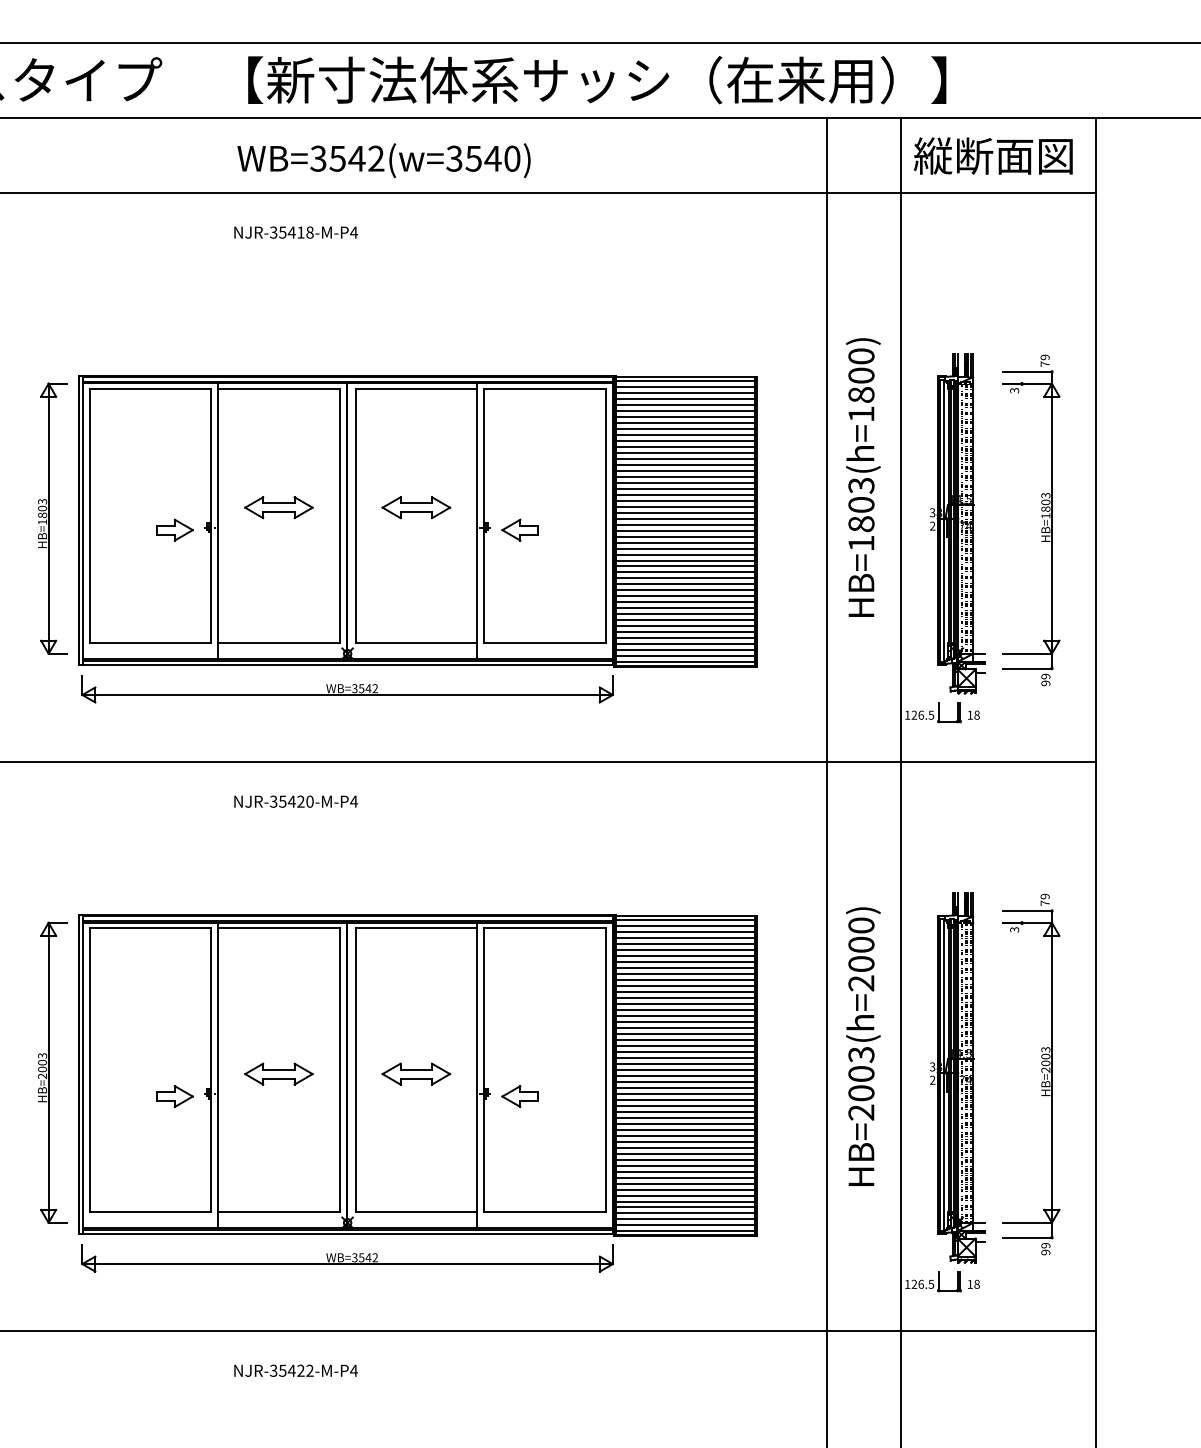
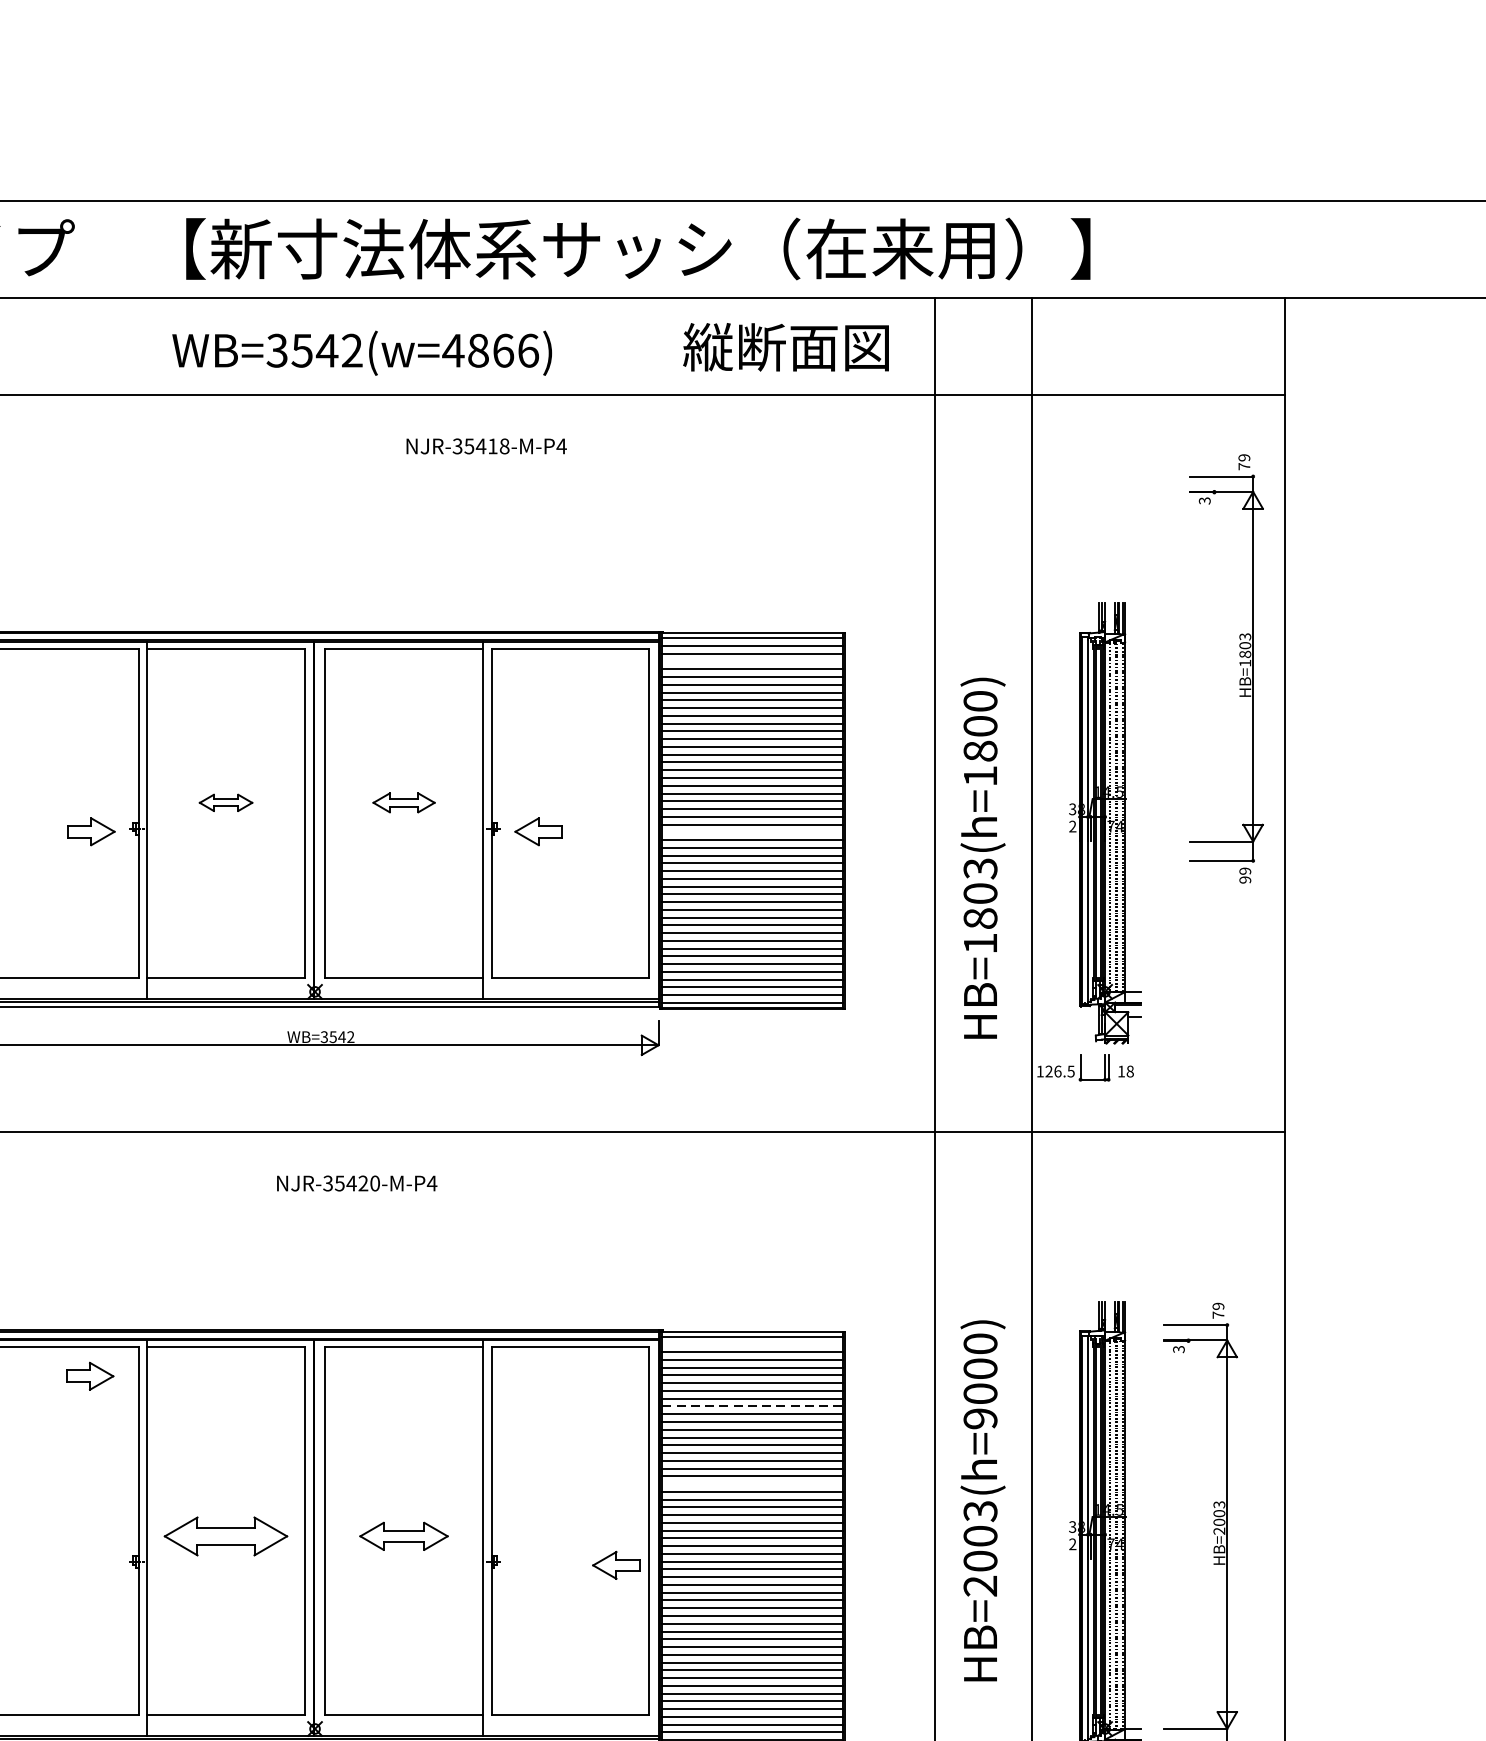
text: (993, 155) -> (786, 346), moved
text: (482, 158) -> (489, 350), WB=3542(w=3540) -> WB=3542(w=4866)
text: (296, 232) -> (487, 446), moved
line: (685, 398) -> (752, 661), removed
text: (863, 477) -> (983, 858), moved
part: (278, 507) -> (225, 802), size x0.6
part: (416, 507) -> (404, 802), size x0.7
part: (1041, 516) -> (1239, 663), moved
line: (685, 530) -> (752, 832), removed
text: (296, 801) -> (357, 1183), moved
line: (685, 925) -> (752, 1343), removed
line: (685, 973) -> (752, 1406), solid -> dashed
text: (861, 983) -> (980, 1418), HB=2003(h=2000) -> HB=2003(h=9000)
line: (685, 1033) -> (752, 1483), removed
part: (278, 1073) -> (225, 1535), size x1.4
part: (174, 1096) -> (89, 1376), moved
part: (519, 1096) -> (615, 1565), moved

